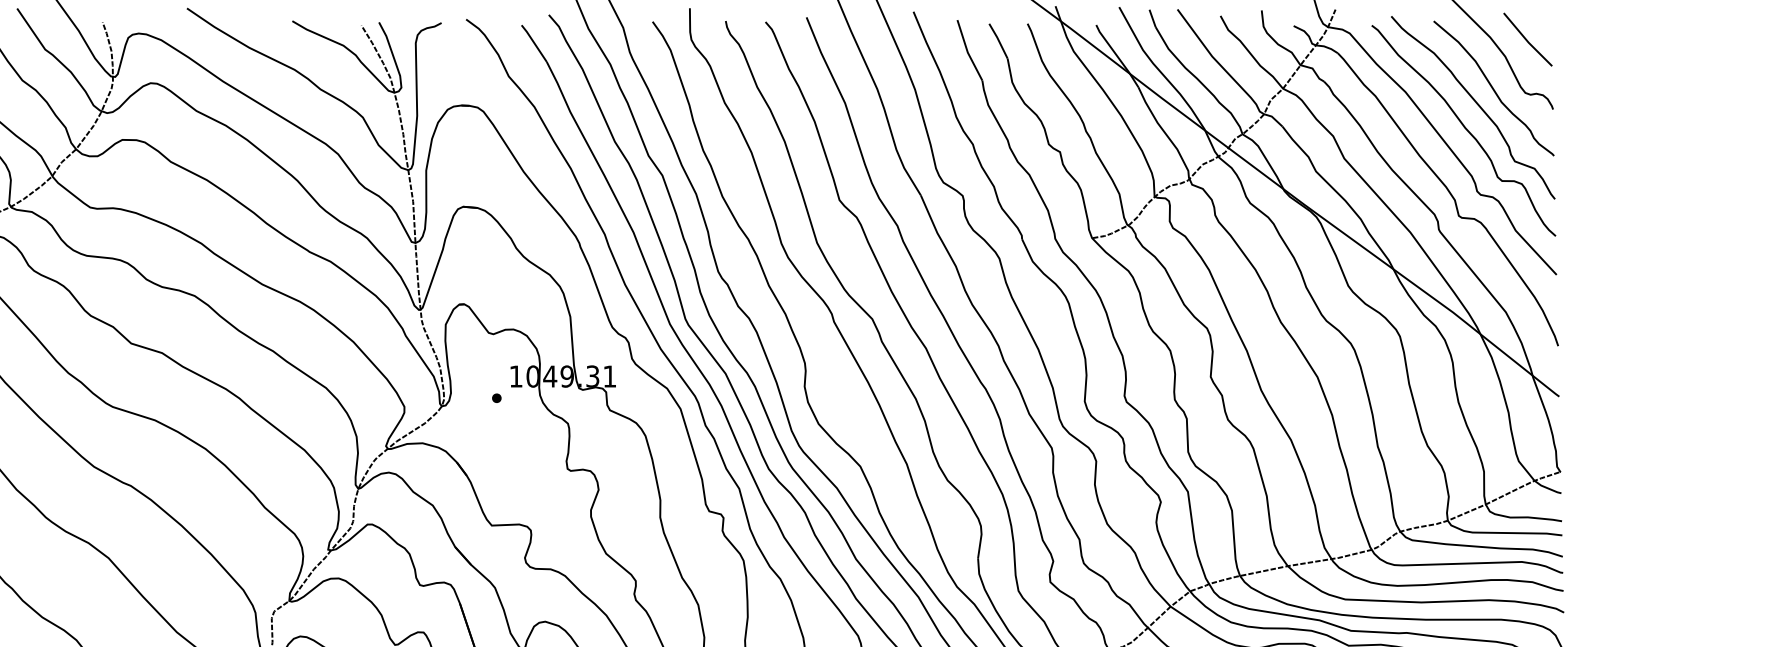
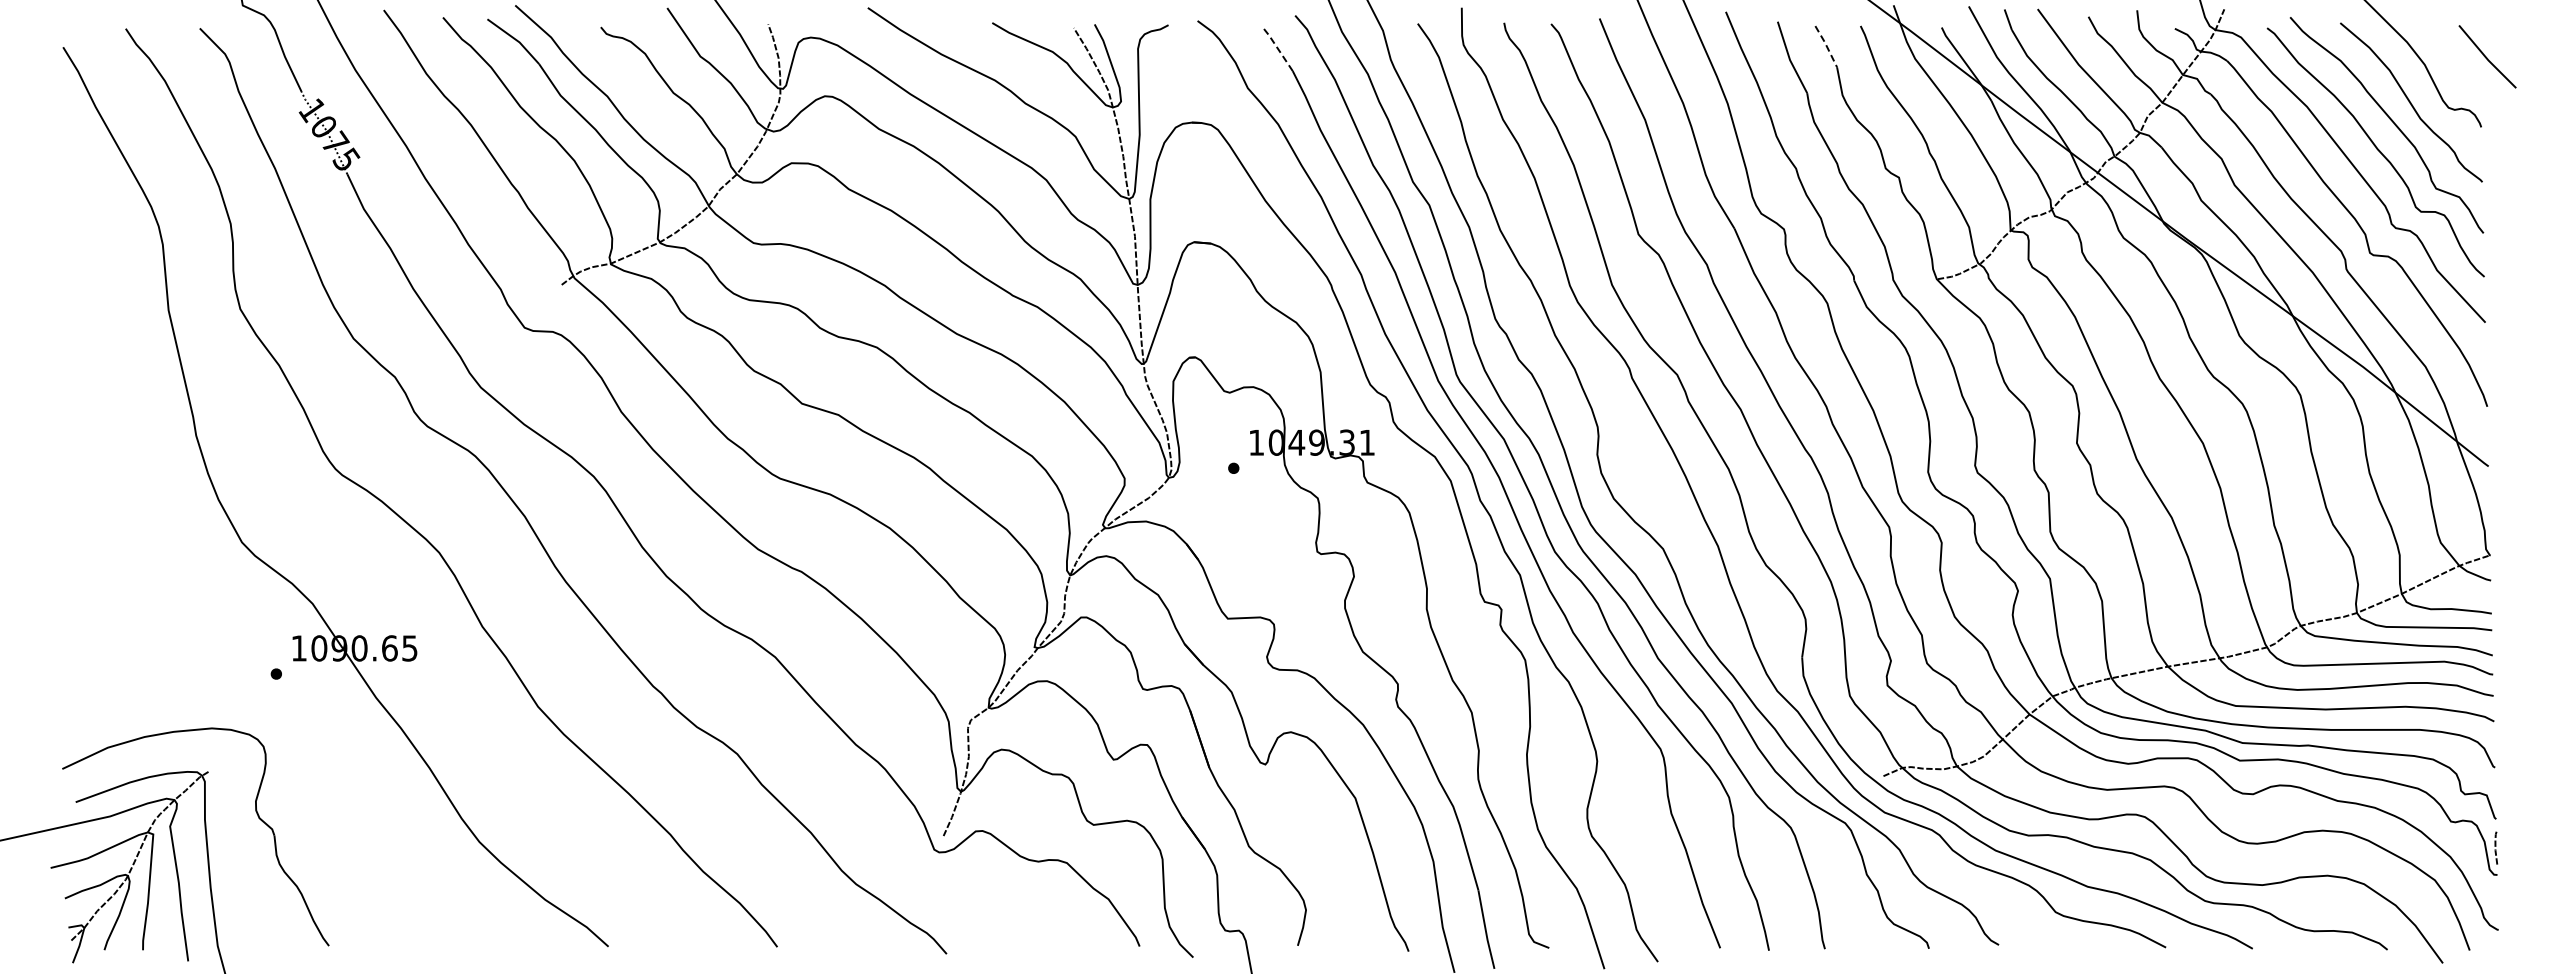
line: (1527, 39) -> (2486, 56), moved
line: (998, 41) -> (1826, 46), solid -> dashed
line: (533, 42) -> (1277, 48), solid -> dashed

